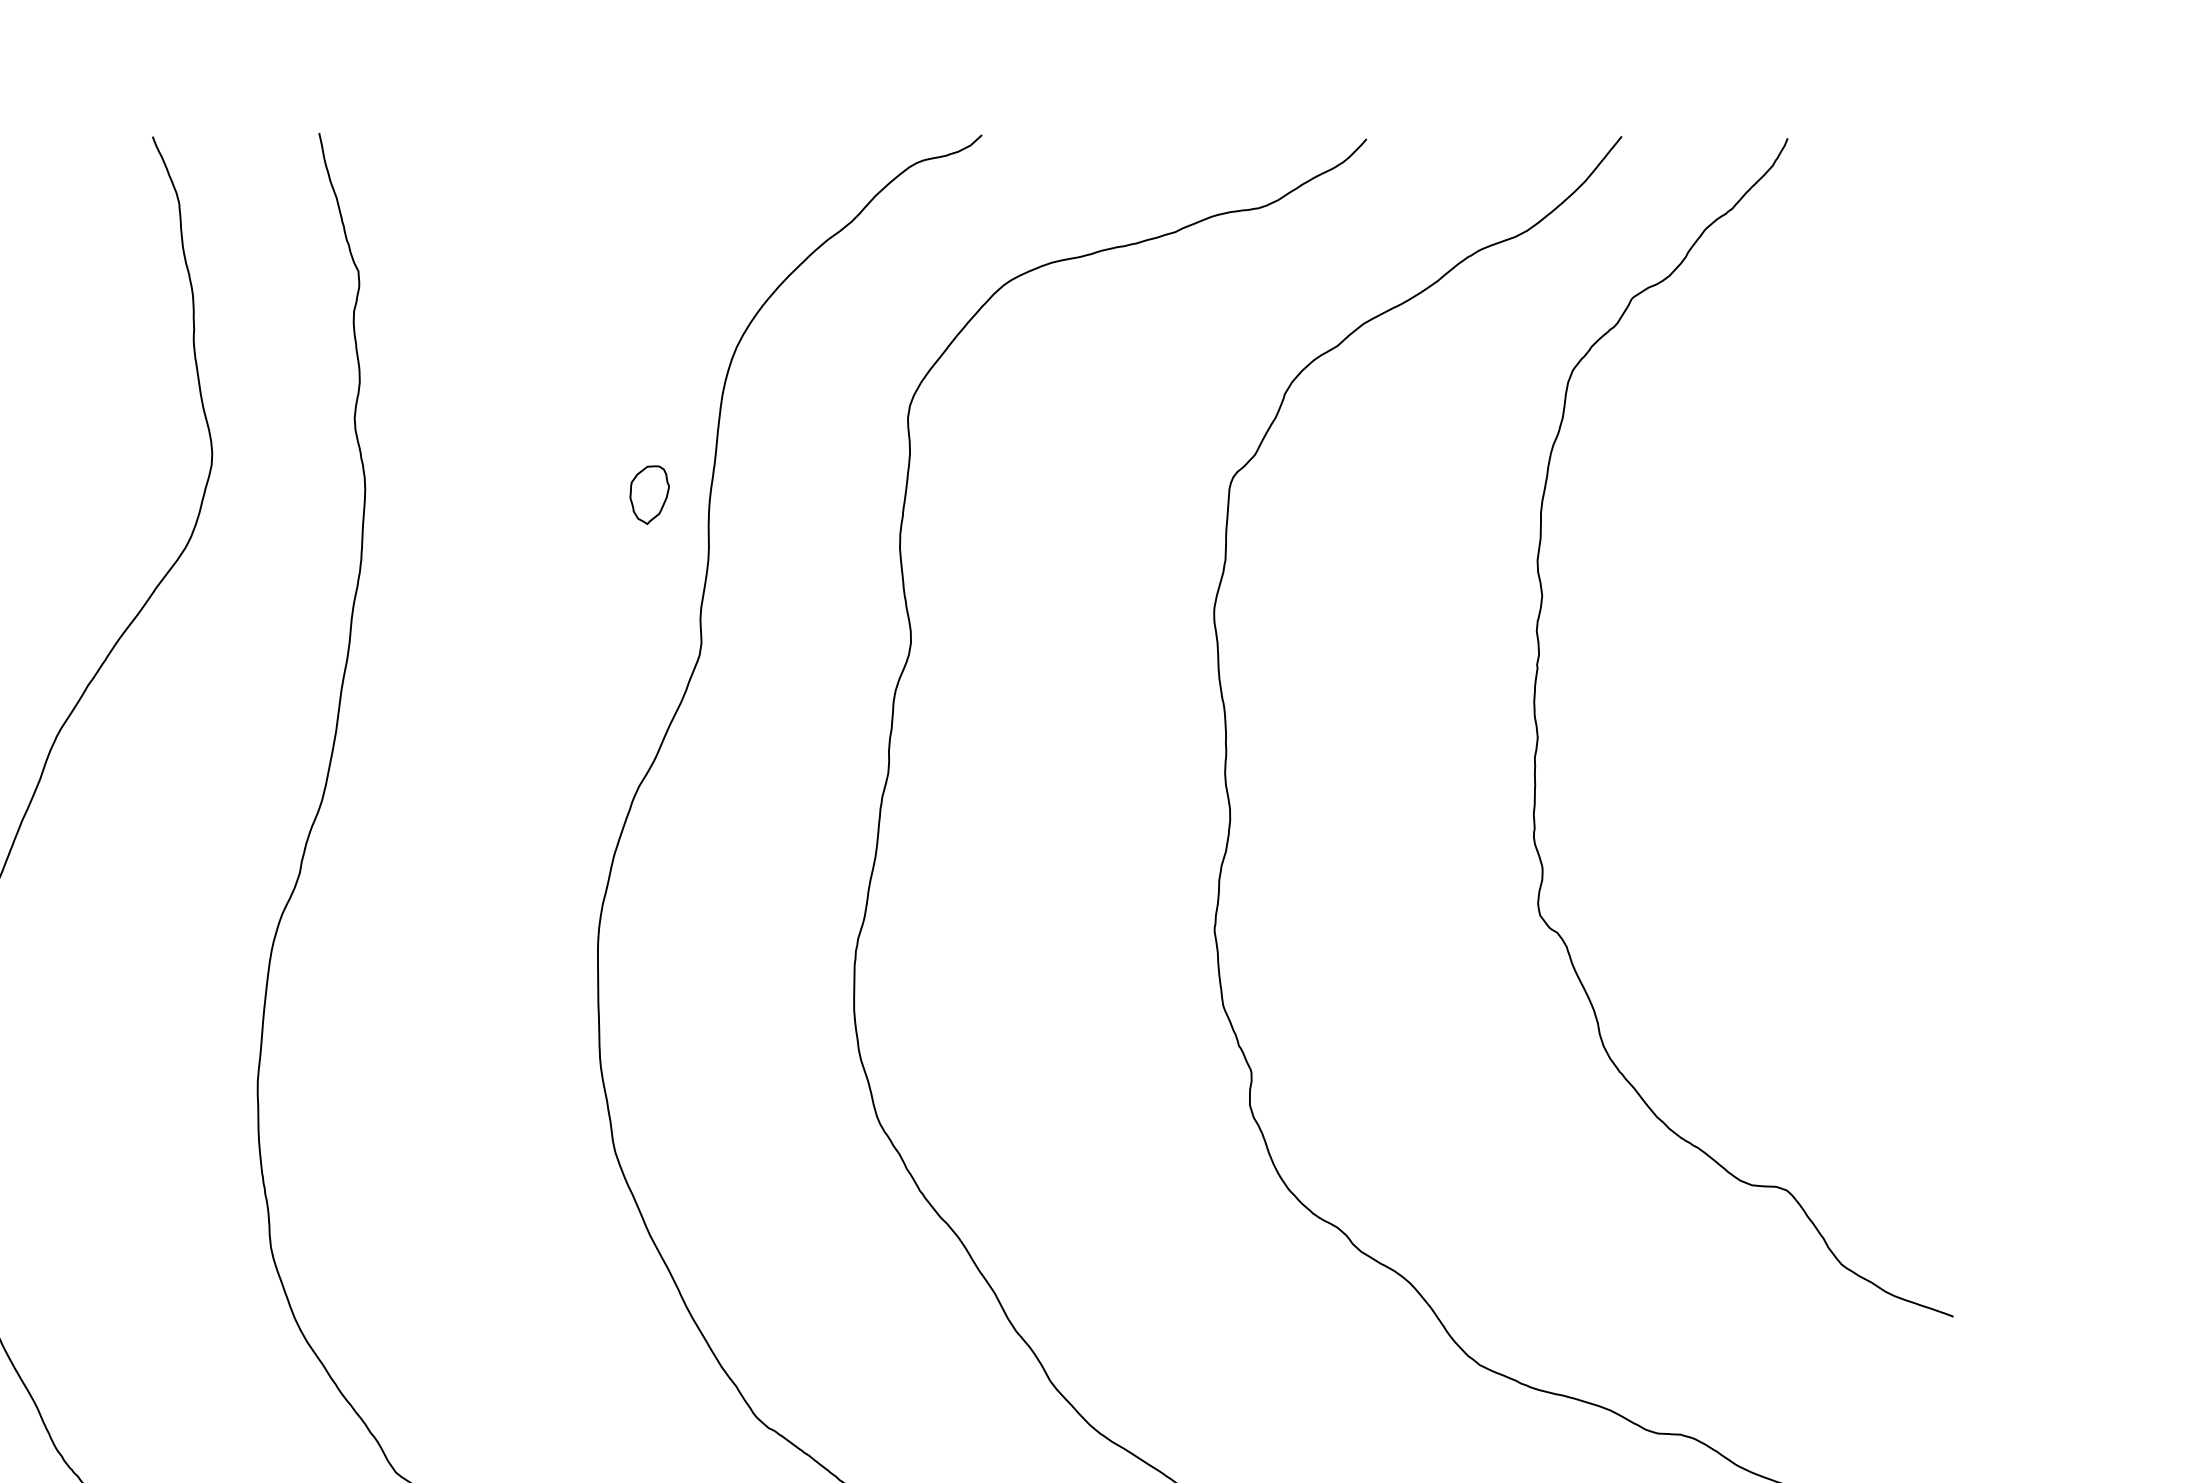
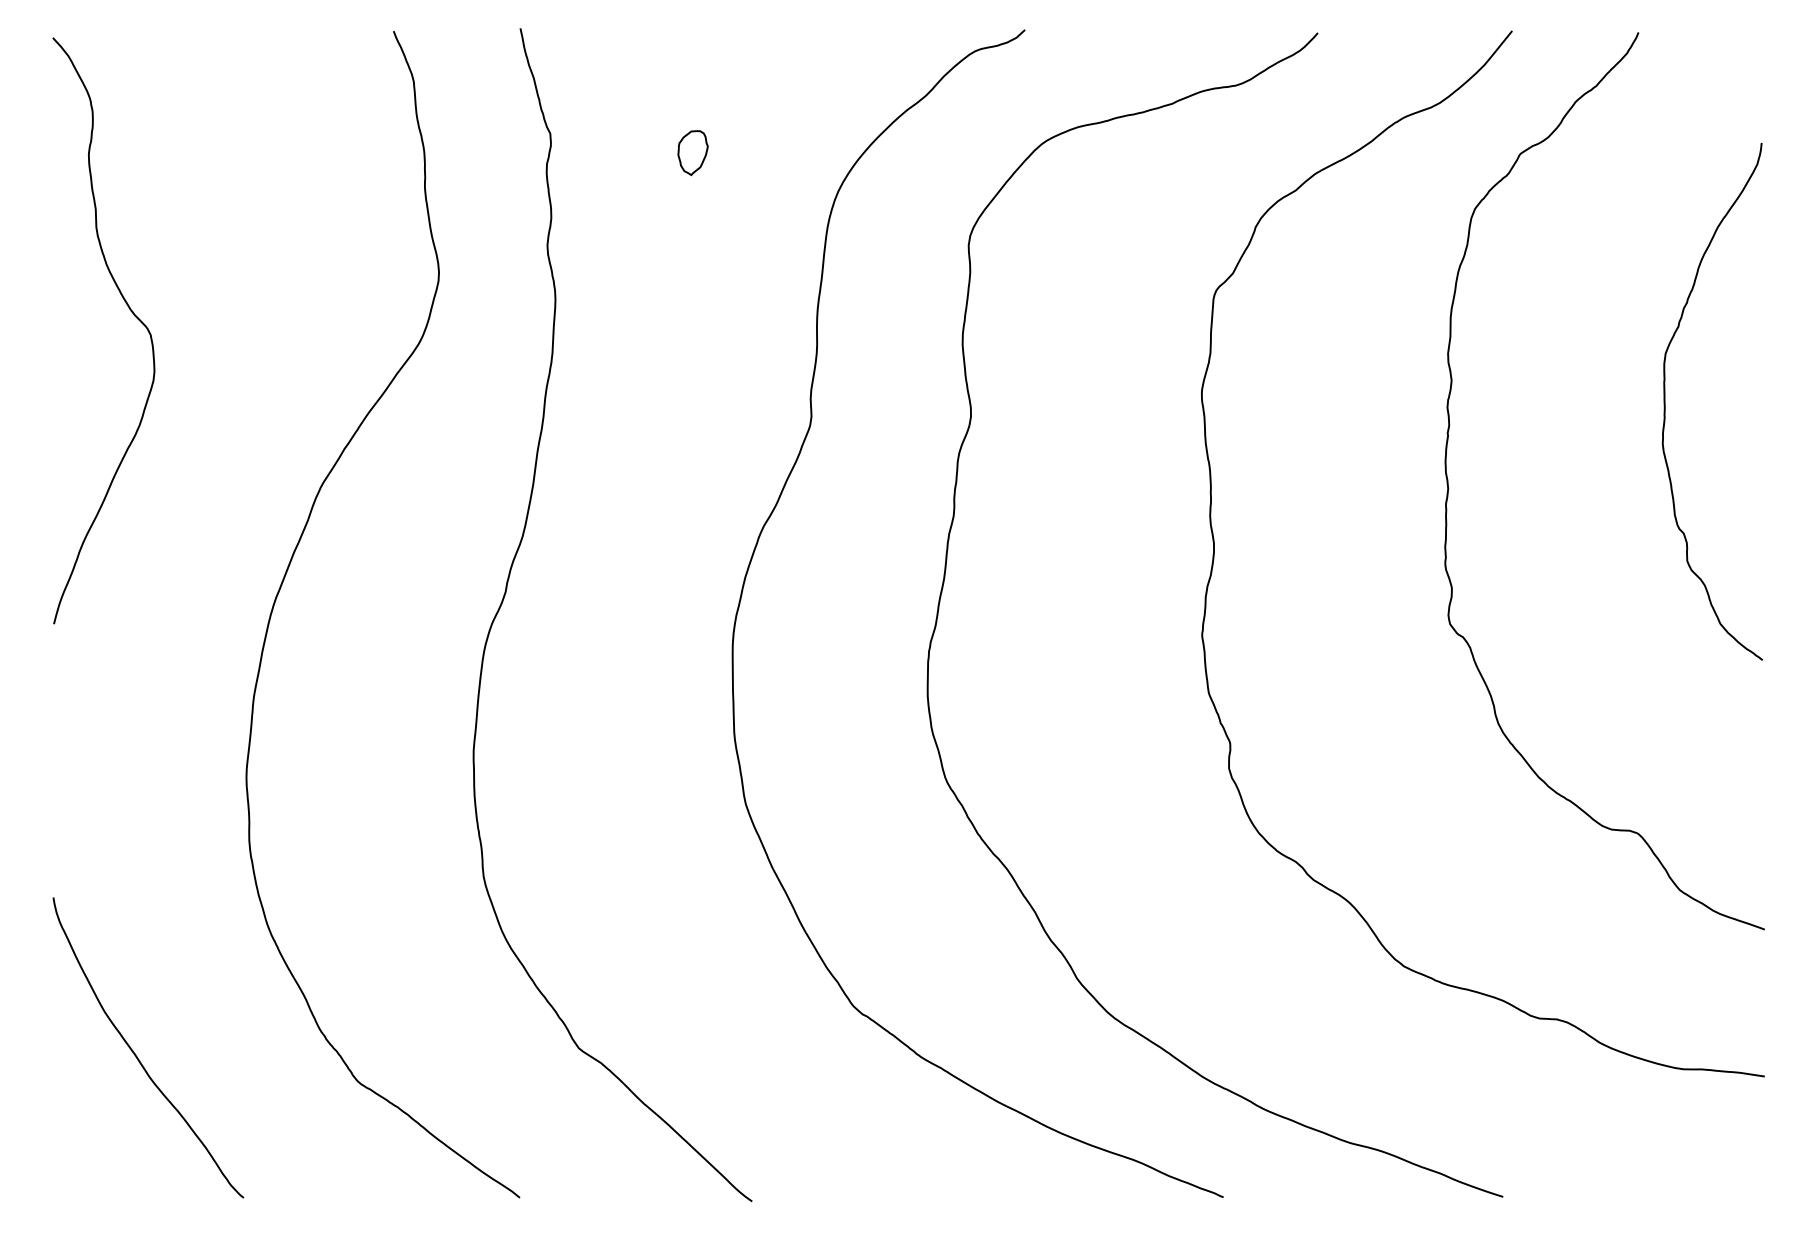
part: (648, 495) -> (692, 153), moved
curve: (1823, 623) -> (1665, 401), added

